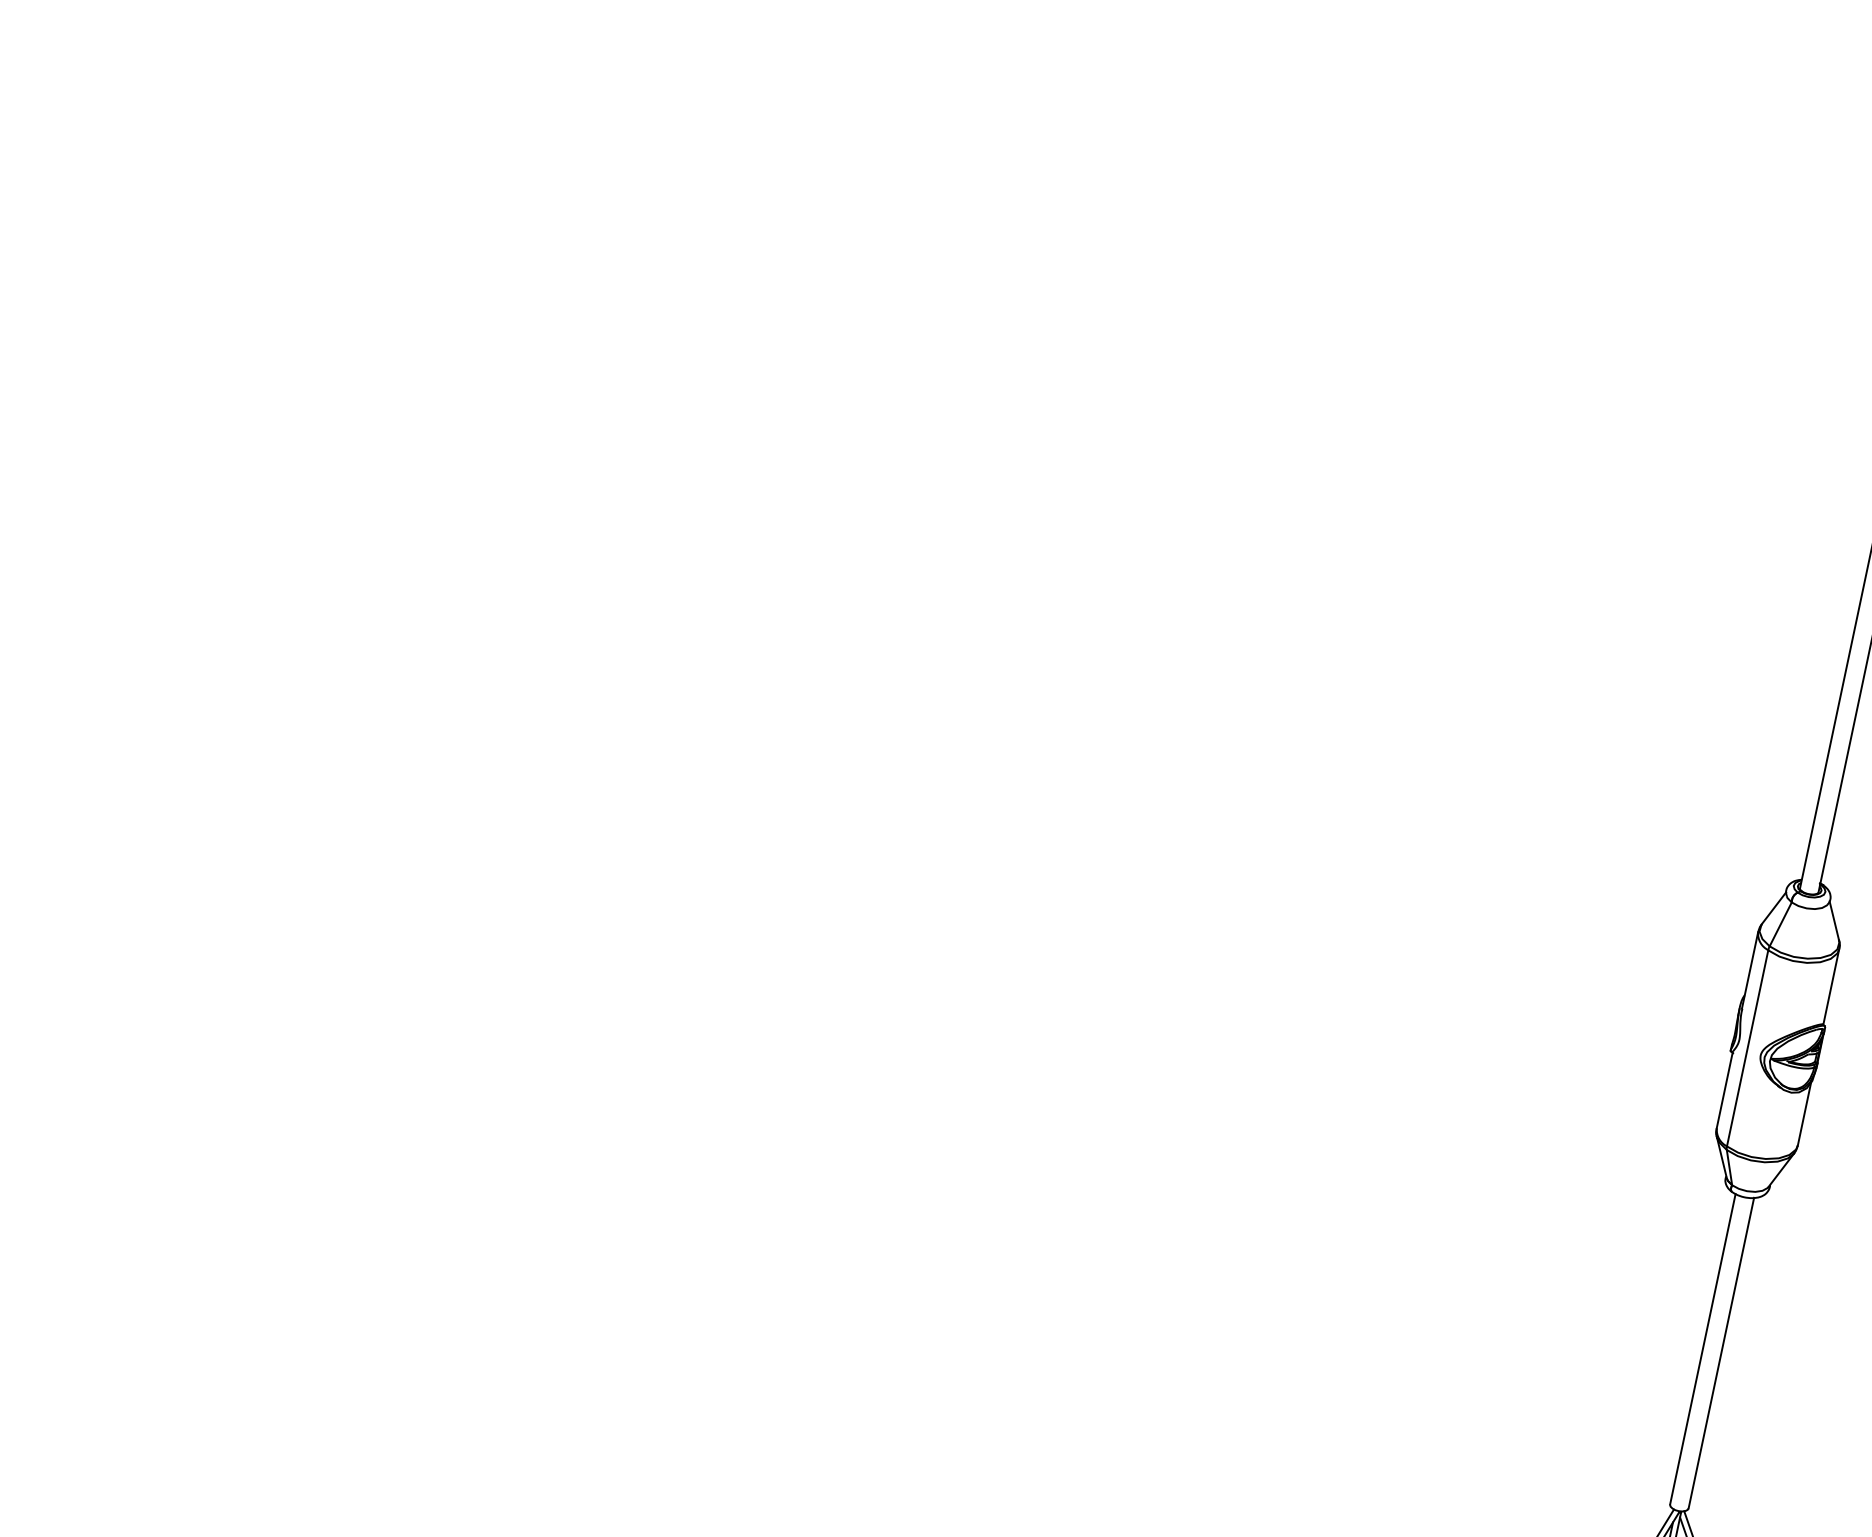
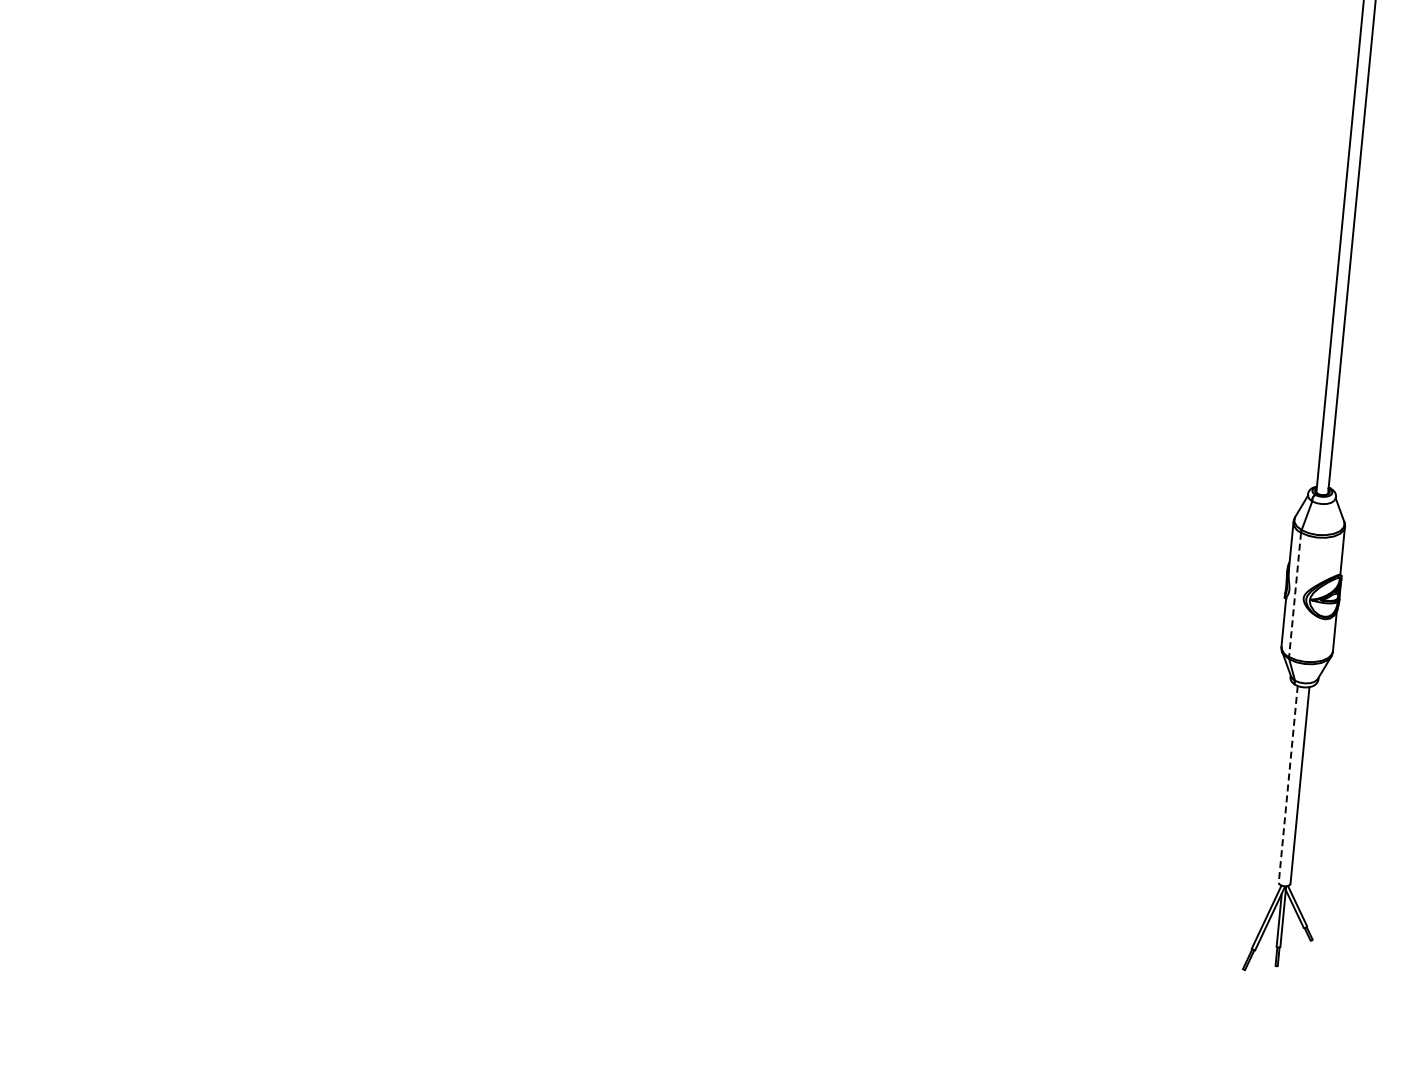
line: (1748, 1049) -> (1295, 595), solid -> dashed
line: (1703, 1349) -> (1288, 784), solid -> dashed

